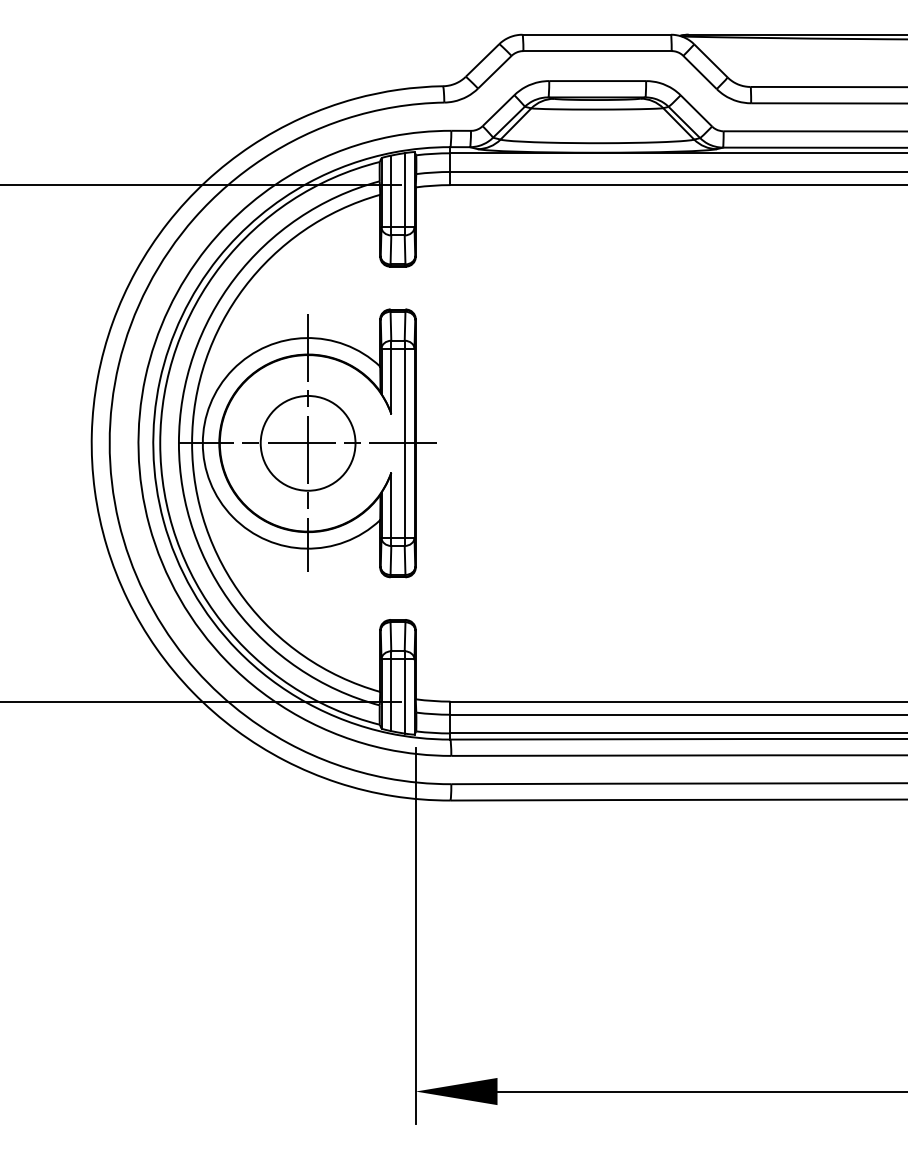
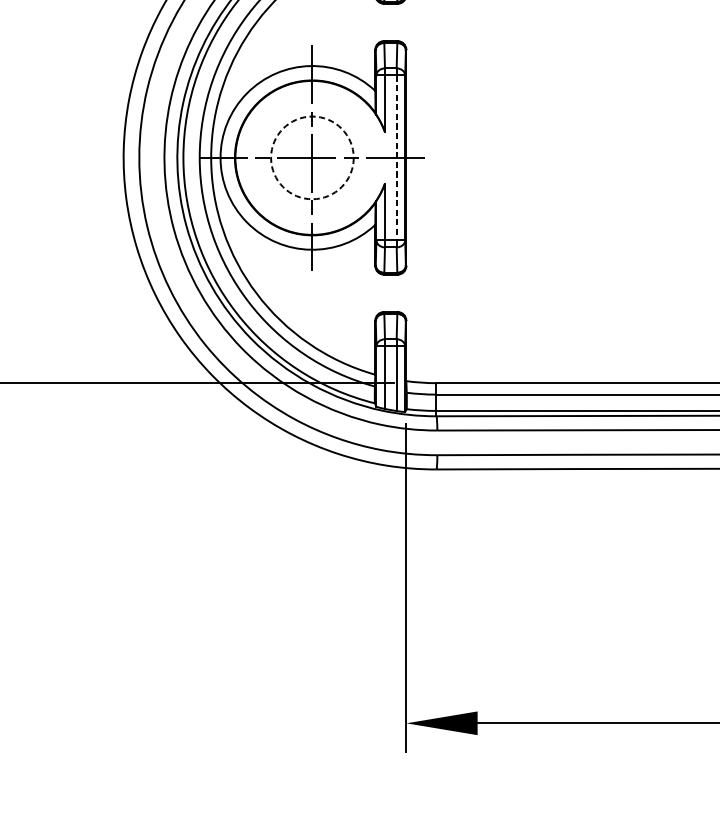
circle: (307, 442) -> (311, 157), solid -> dashed
line: (404, 443) -> (396, 158), solid -> dashed

